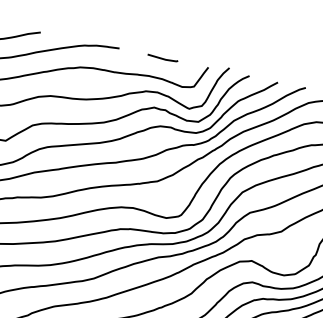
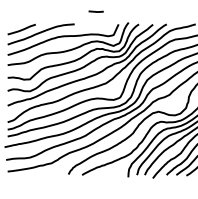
line: (161, 57) -> (95, 11), moved

